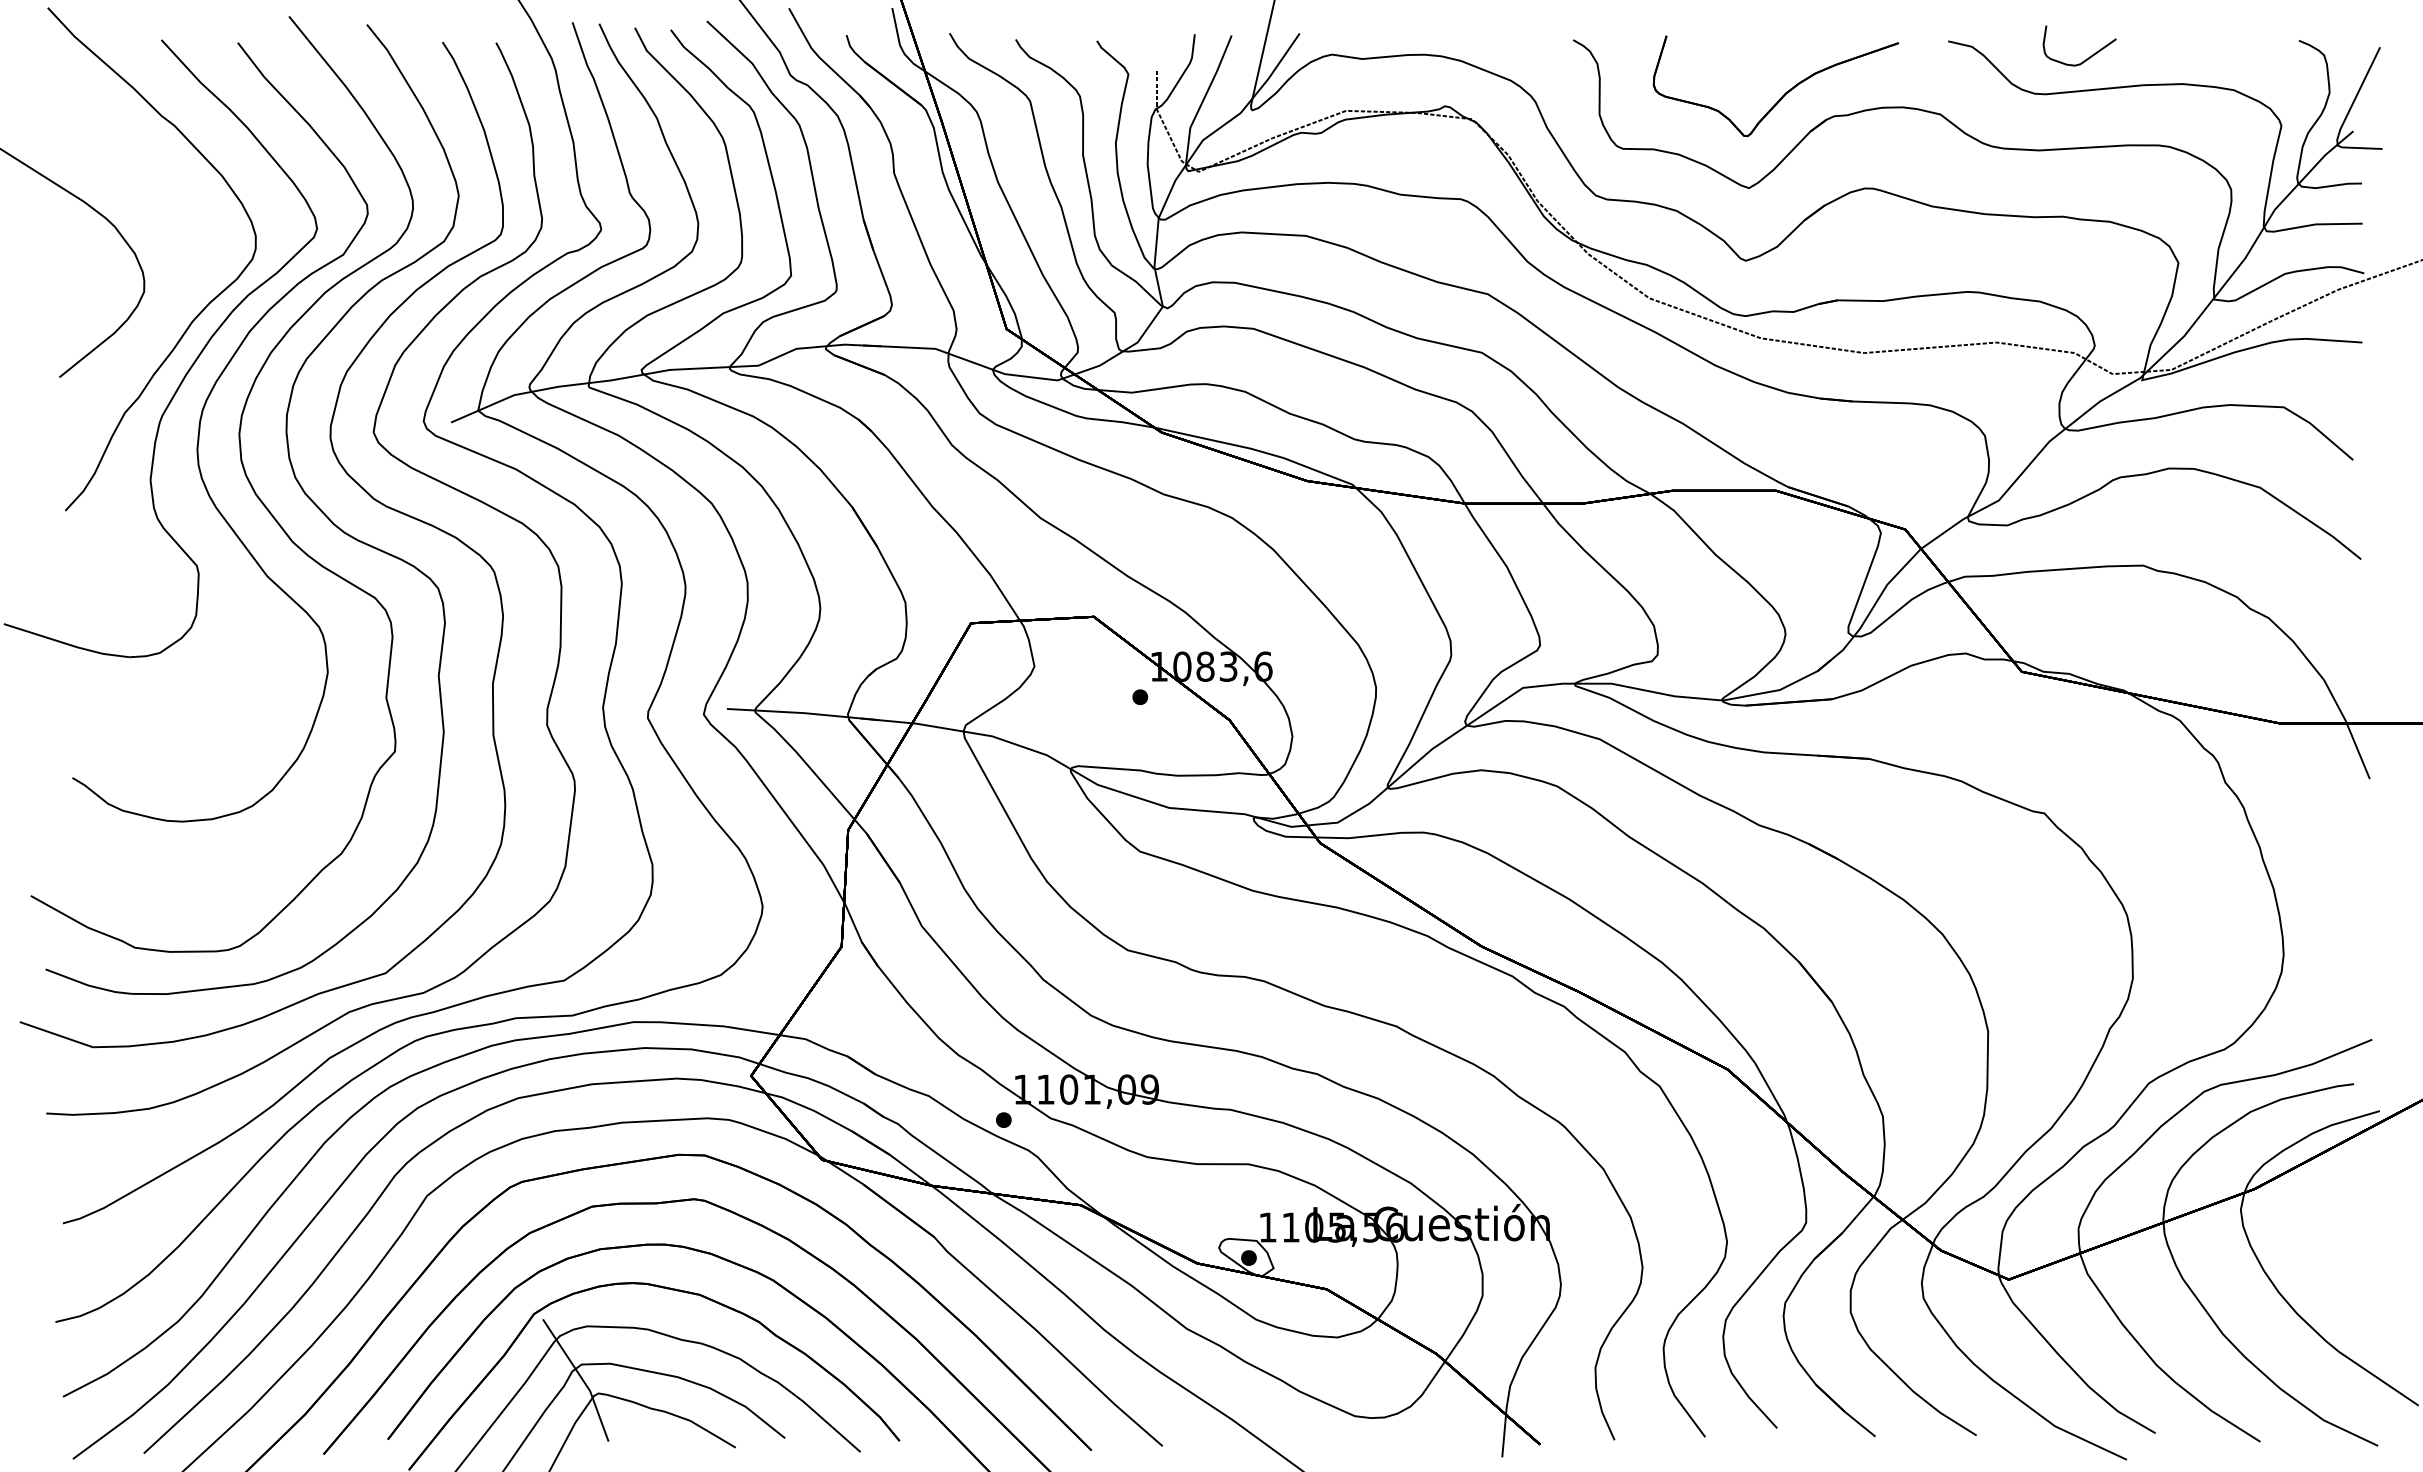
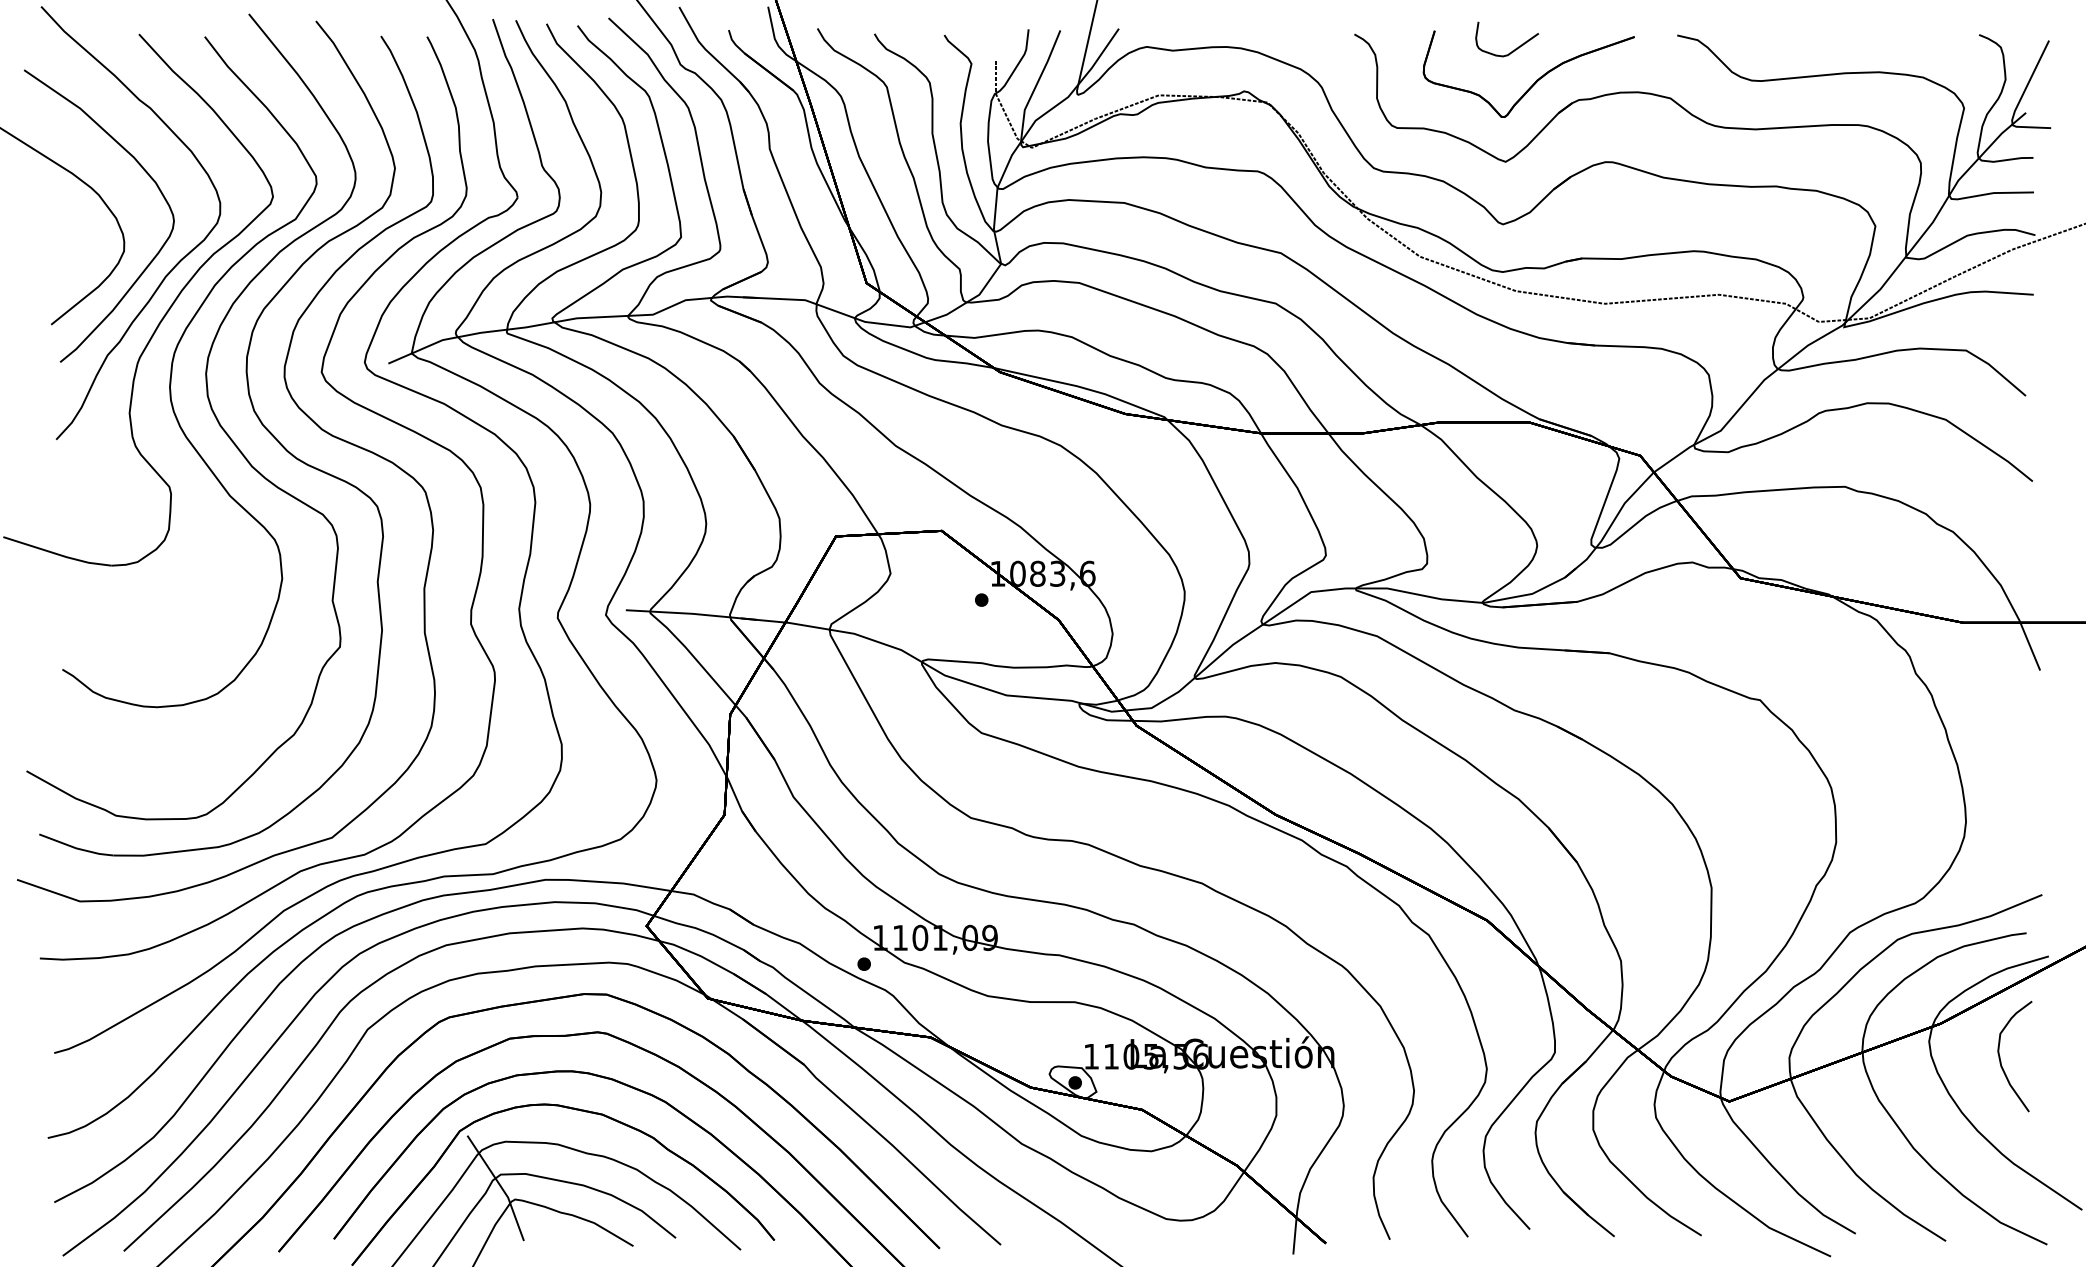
curve: (2086, 58) -> (1513, 50), moved
curve: (171, 203) -> (147, 175), added
curve: (2324, 1231) -> (2001, 1060), added

